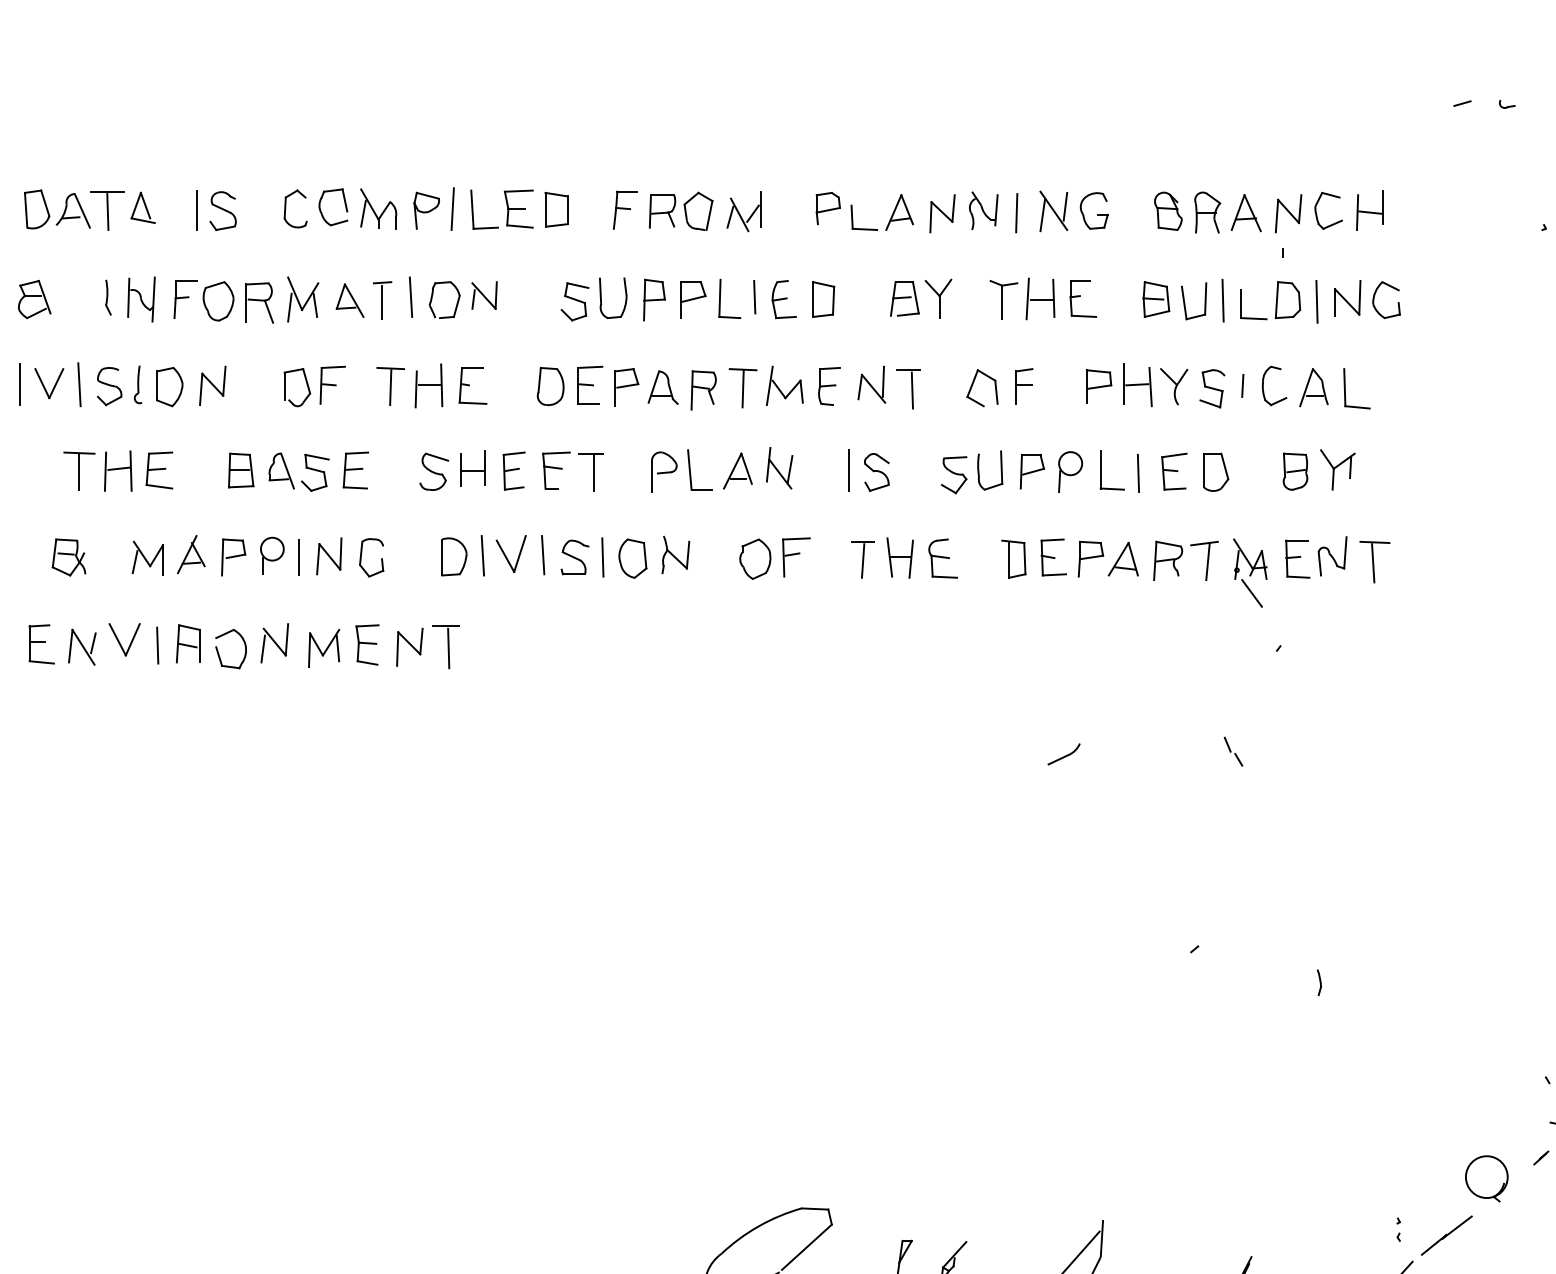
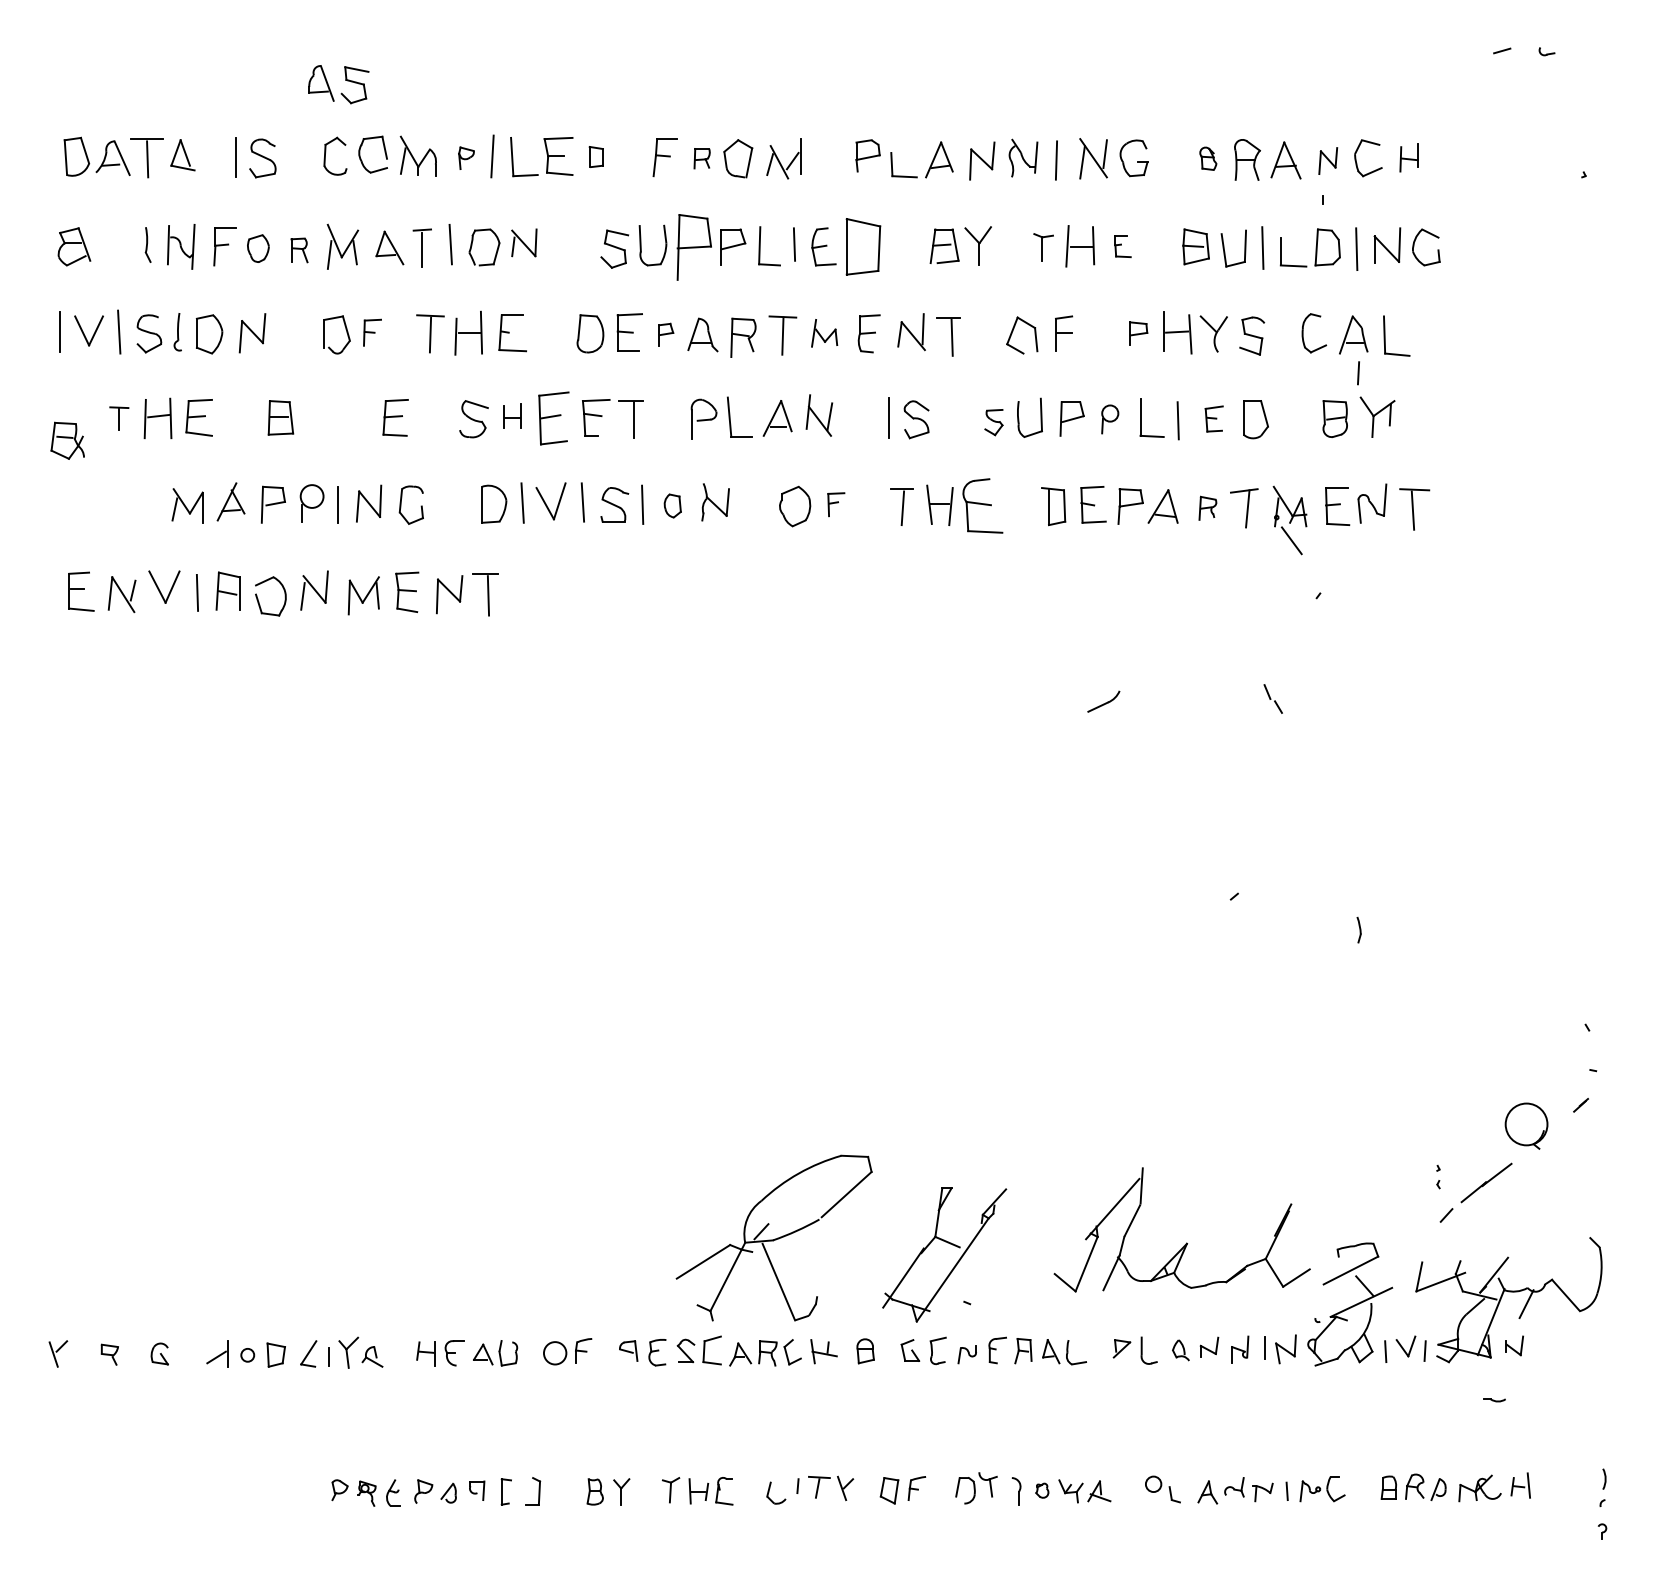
part: (556, 209) -> (596, 156), size x0.6
part: (1368, 210) -> (1408, 157), size x0.7
part: (426, 211) -> (466, 158), size x0.6
part: (661, 211) -> (701, 158), size x0.6
part: (1168, 211) -> (1208, 158), size x0.6
part: (1287, 213) -> (1327, 160), size x0.7
part: (823, 299) -> (863, 246), size x1.6
part: (1082, 299) -> (1122, 246), size x0.6
part: (653, 300) -> (693, 247), size x1.6
part: (1003, 300) -> (1043, 247), size x0.7
part: (218, 301) -> (258, 248), size x0.7
part: (259, 303) -> (299, 250), size x0.6
part: (332, 385) -> (372, 332), size x0.7
part: (784, 386) -> (824, 333), size x0.7
part: (1098, 386) -> (1138, 333), size x0.7
line: (1242, 386) -> (1358, 373), moved
part: (625, 387) -> (665, 334), size x0.6
part: (305, 468) -> (345, 80), moved
part: (472, 469) -> (512, 416), size x0.7
part: (79, 471) -> (119, 418), size x0.6
part: (513, 471) -> (553, 418), size x1.4
part: (1174, 471) -> (1214, 418), size x0.7
part: (1069, 472) -> (1109, 419), size x0.7
part: (953, 475) -> (993, 422), size x0.7
part: (68, 557) -> (67, 440), moved
part: (796, 557) -> (836, 504), size x0.6
part: (632, 558) -> (672, 505), size x0.6
part: (942, 558) -> (982, 505), size x1.4
part: (1167, 561) -> (1207, 508), size x0.6

